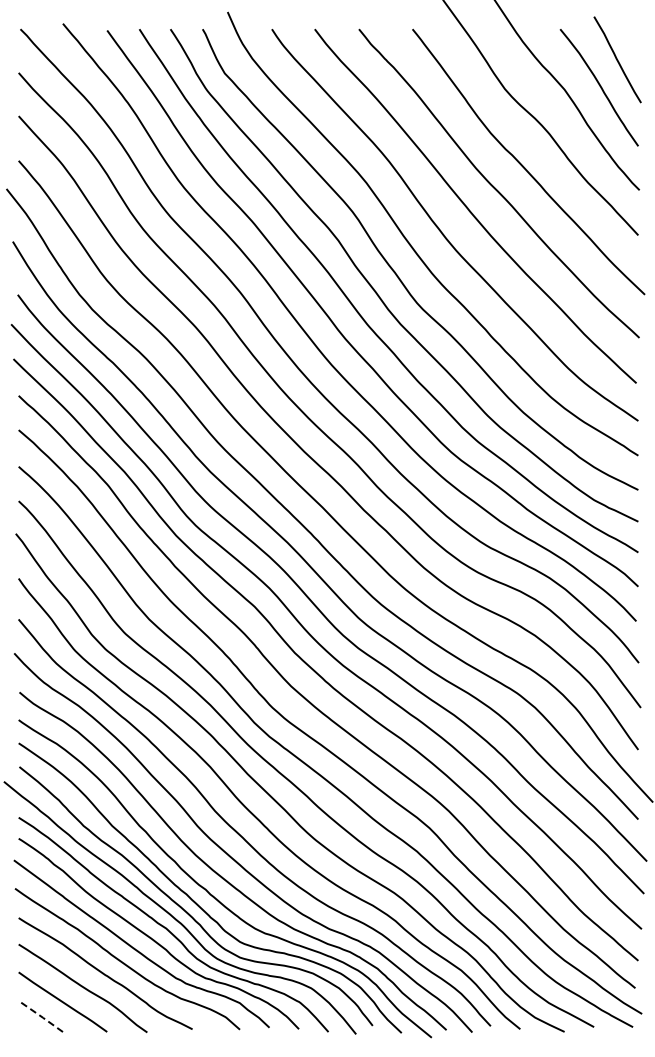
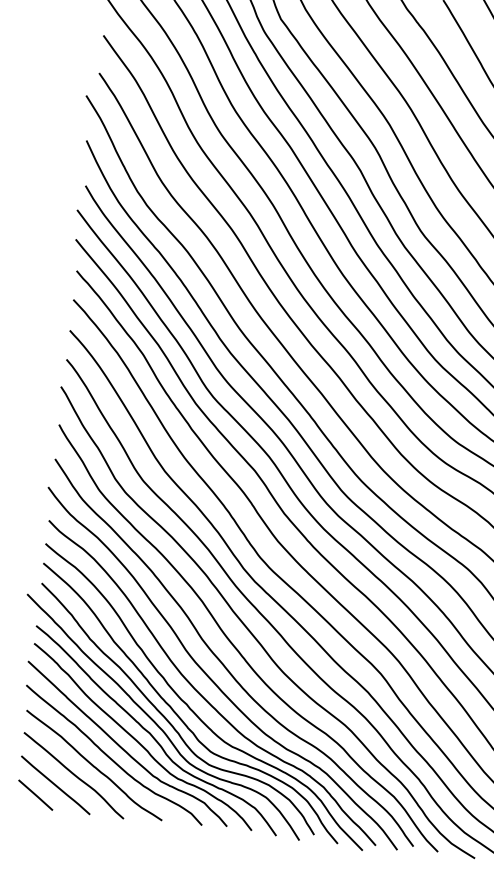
line: (41, 1016) -> (36, 795), dashed -> solid

